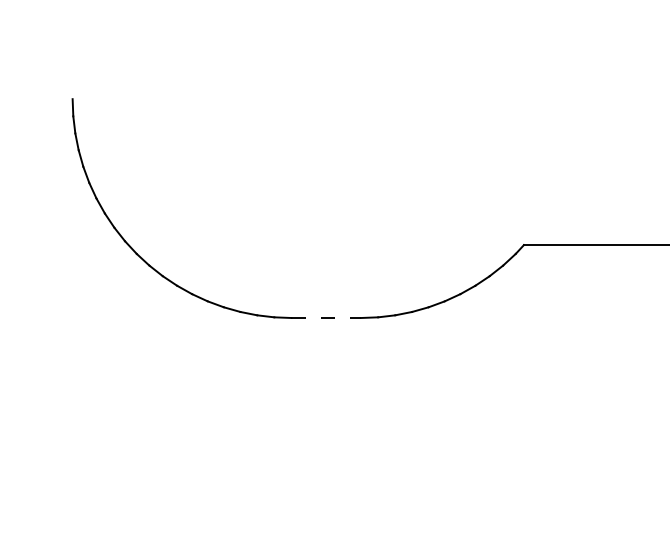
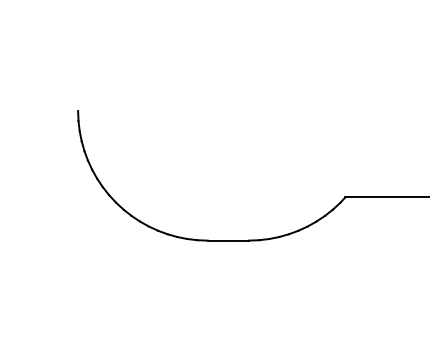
line: (326, 317) -> (228, 240), dashed -> solid

